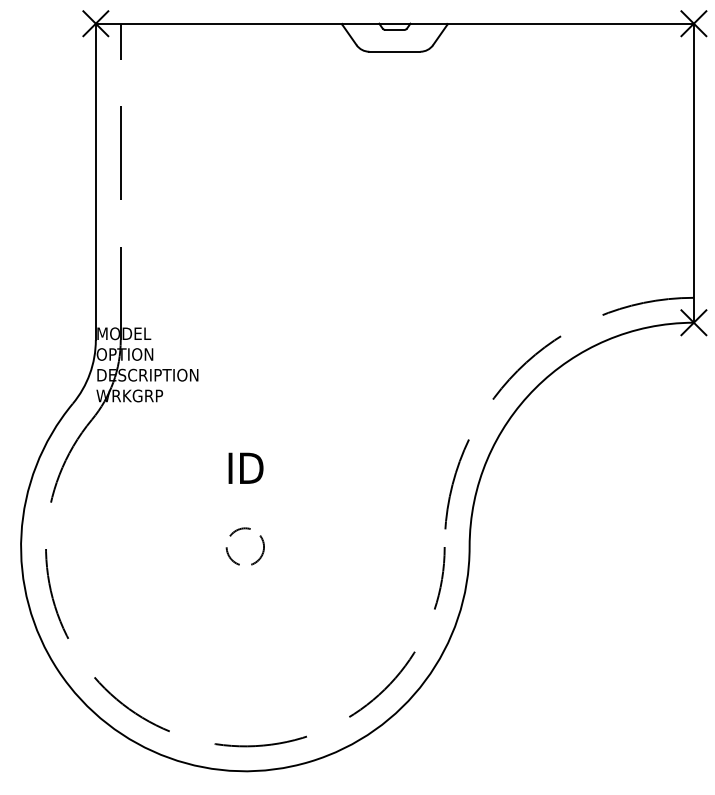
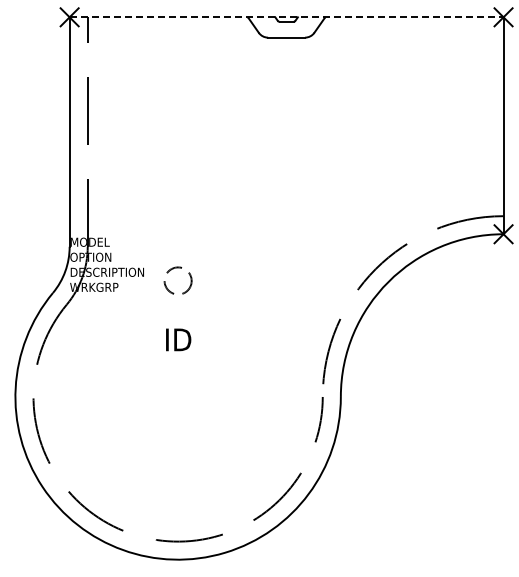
line: (394, 23) -> (286, 17), solid -> dashed
circle: (244, 546) -> (177, 280), moved

